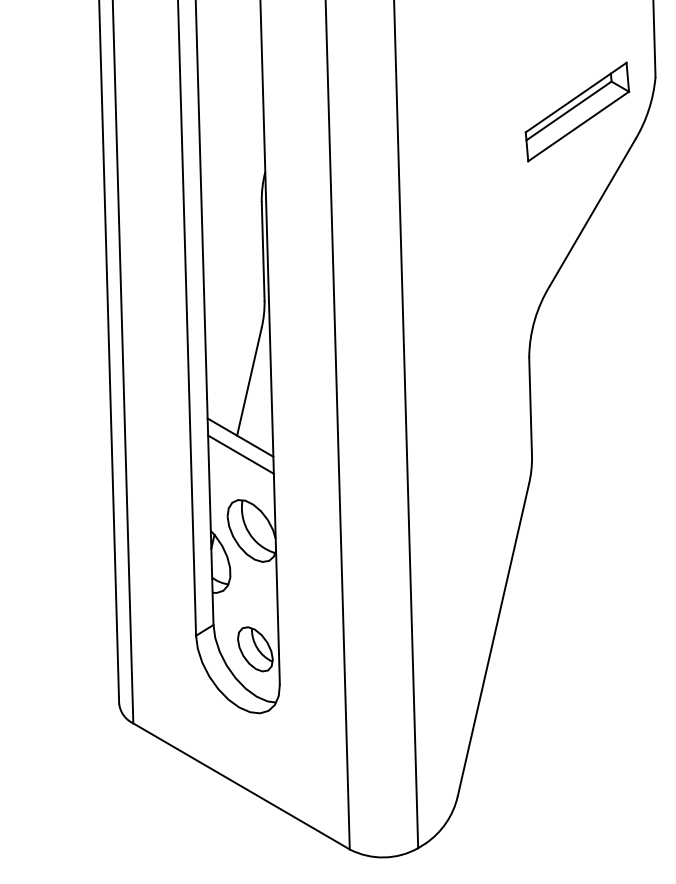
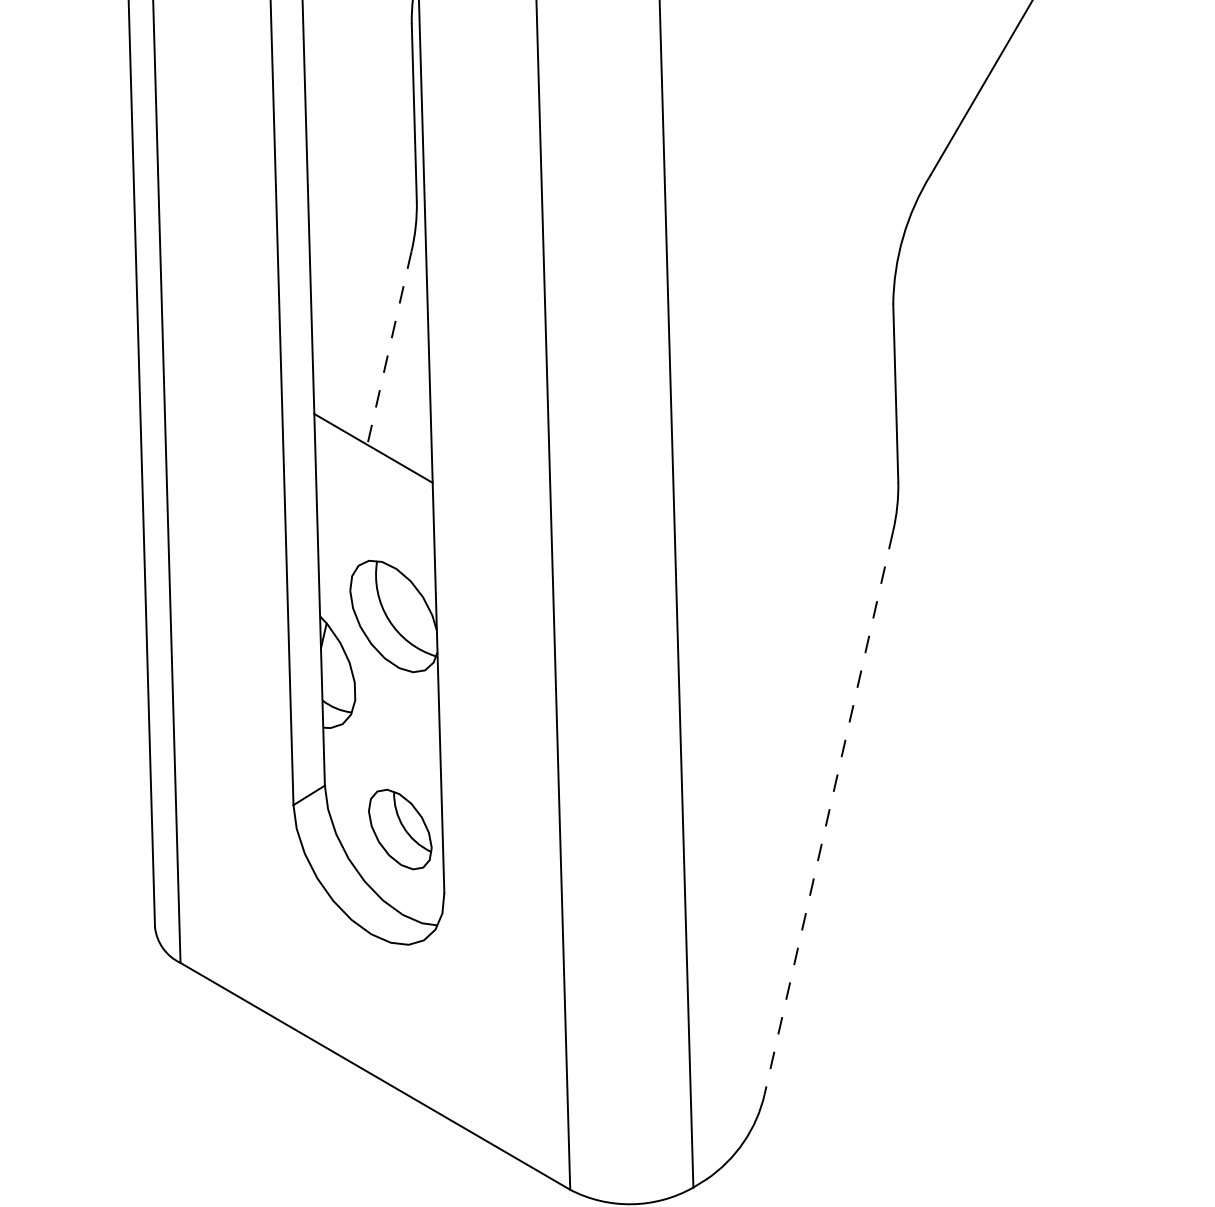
line: (249, 382) -> (389, 349), solid -> dashed
line: (240, 454) -> (373, 478), removed
line: (493, 640) -> (828, 813), solid -> dashed

